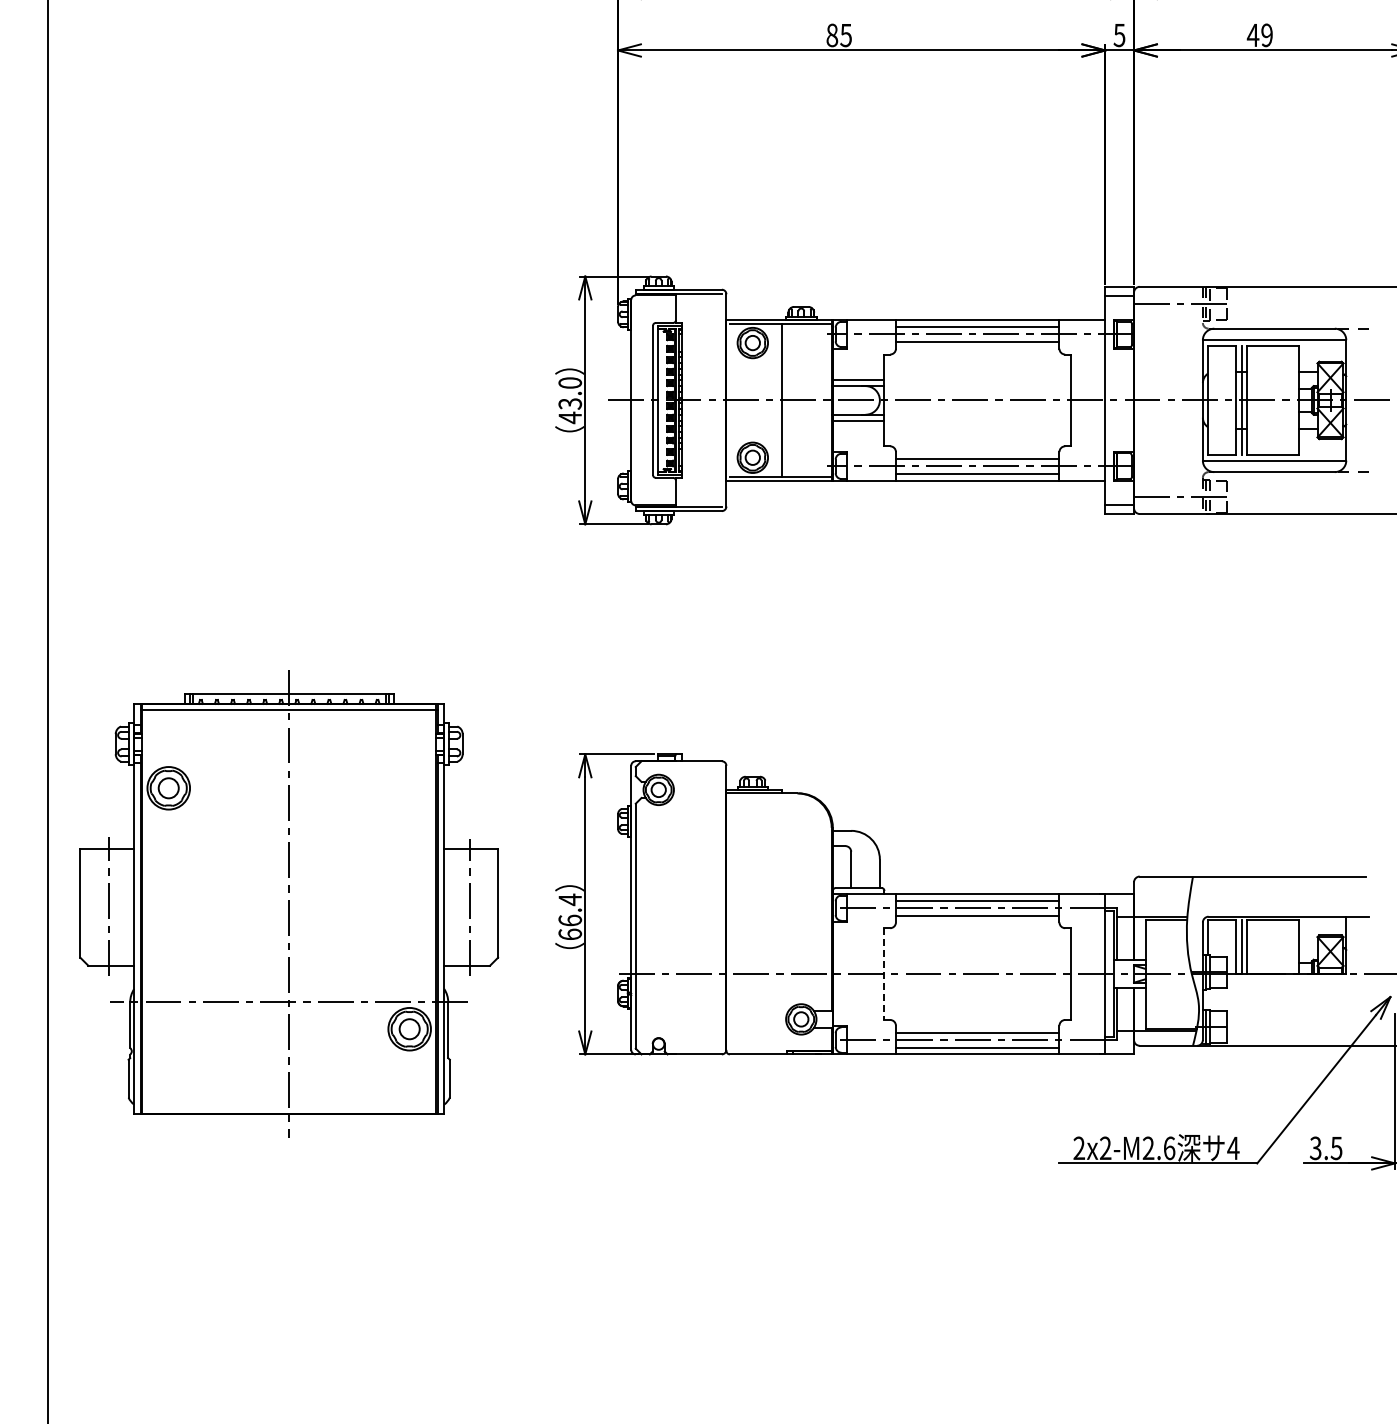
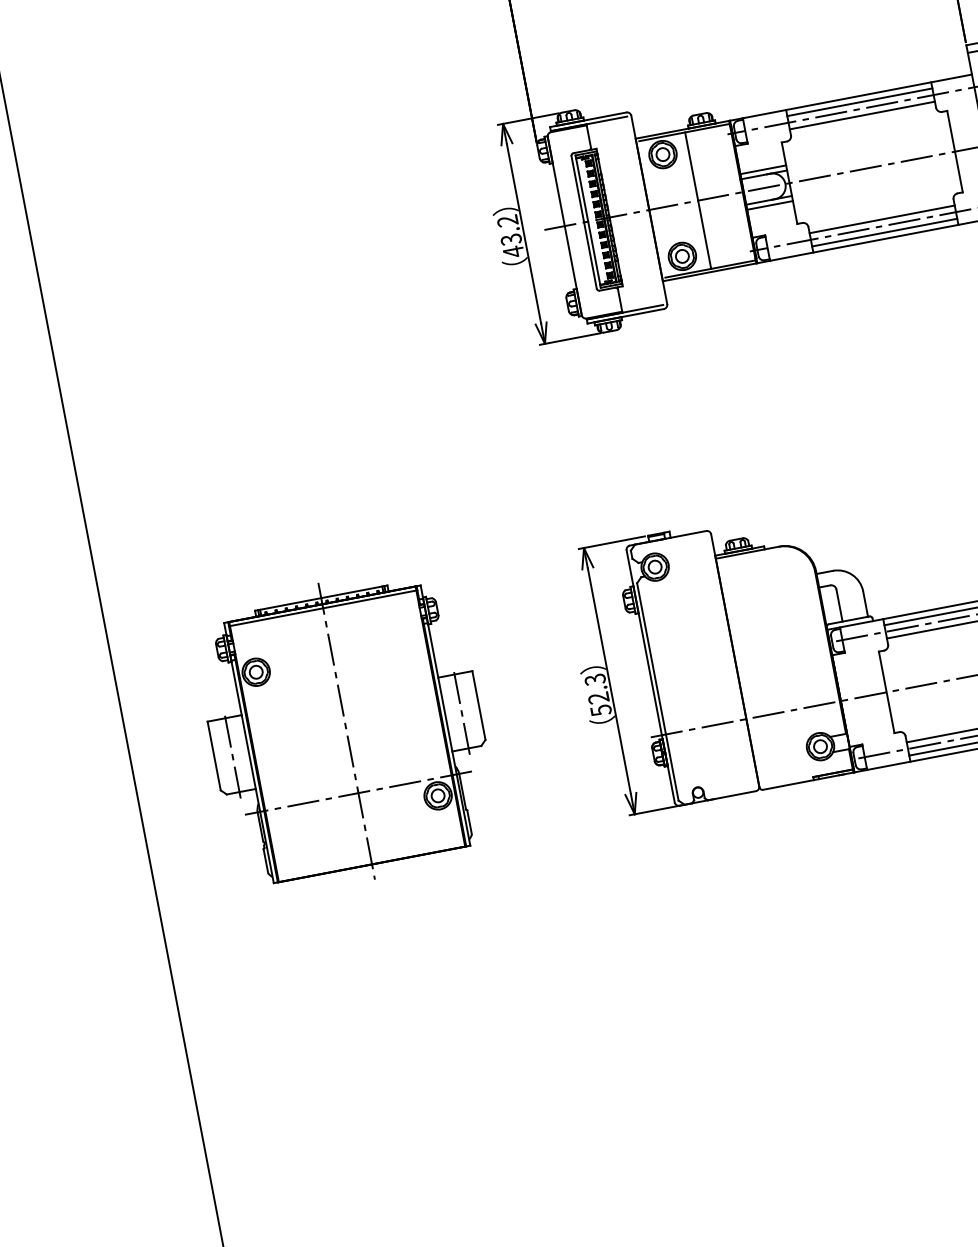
text: (570, 382) -> (507, 220), 43.0 -> 43.2
part: (289, 904) -> (346, 731), size x0.71
text: (570, 916) -> (598, 694), 66.4 -> 52.3
line: (884, 974) -> (886, 692), dashed -> solid

